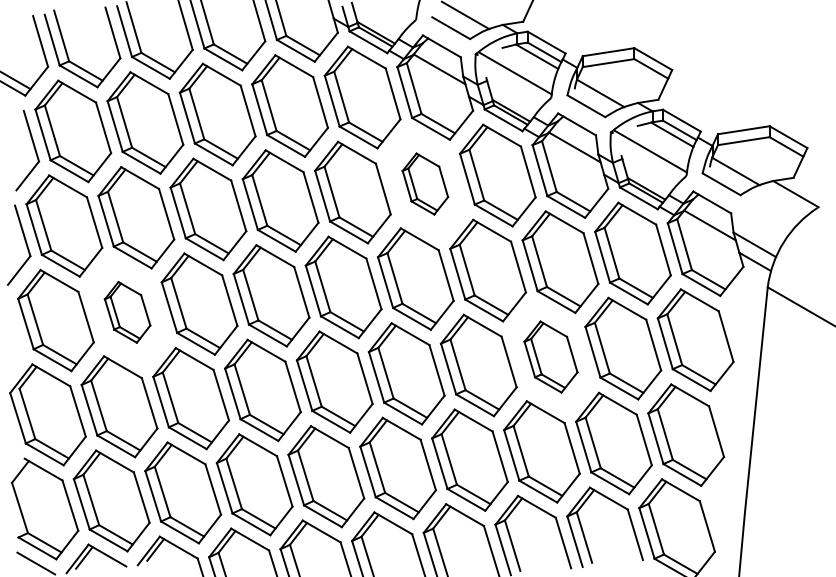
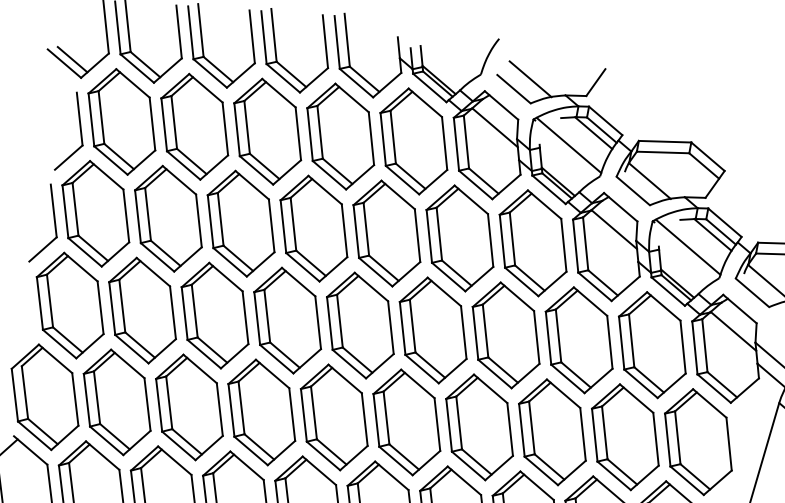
part: (425, 183) -> (460, 237), size x1.67
part: (127, 312) -> (142, 310), size x1.67
part: (550, 356) -> (552, 431), size x1.43

